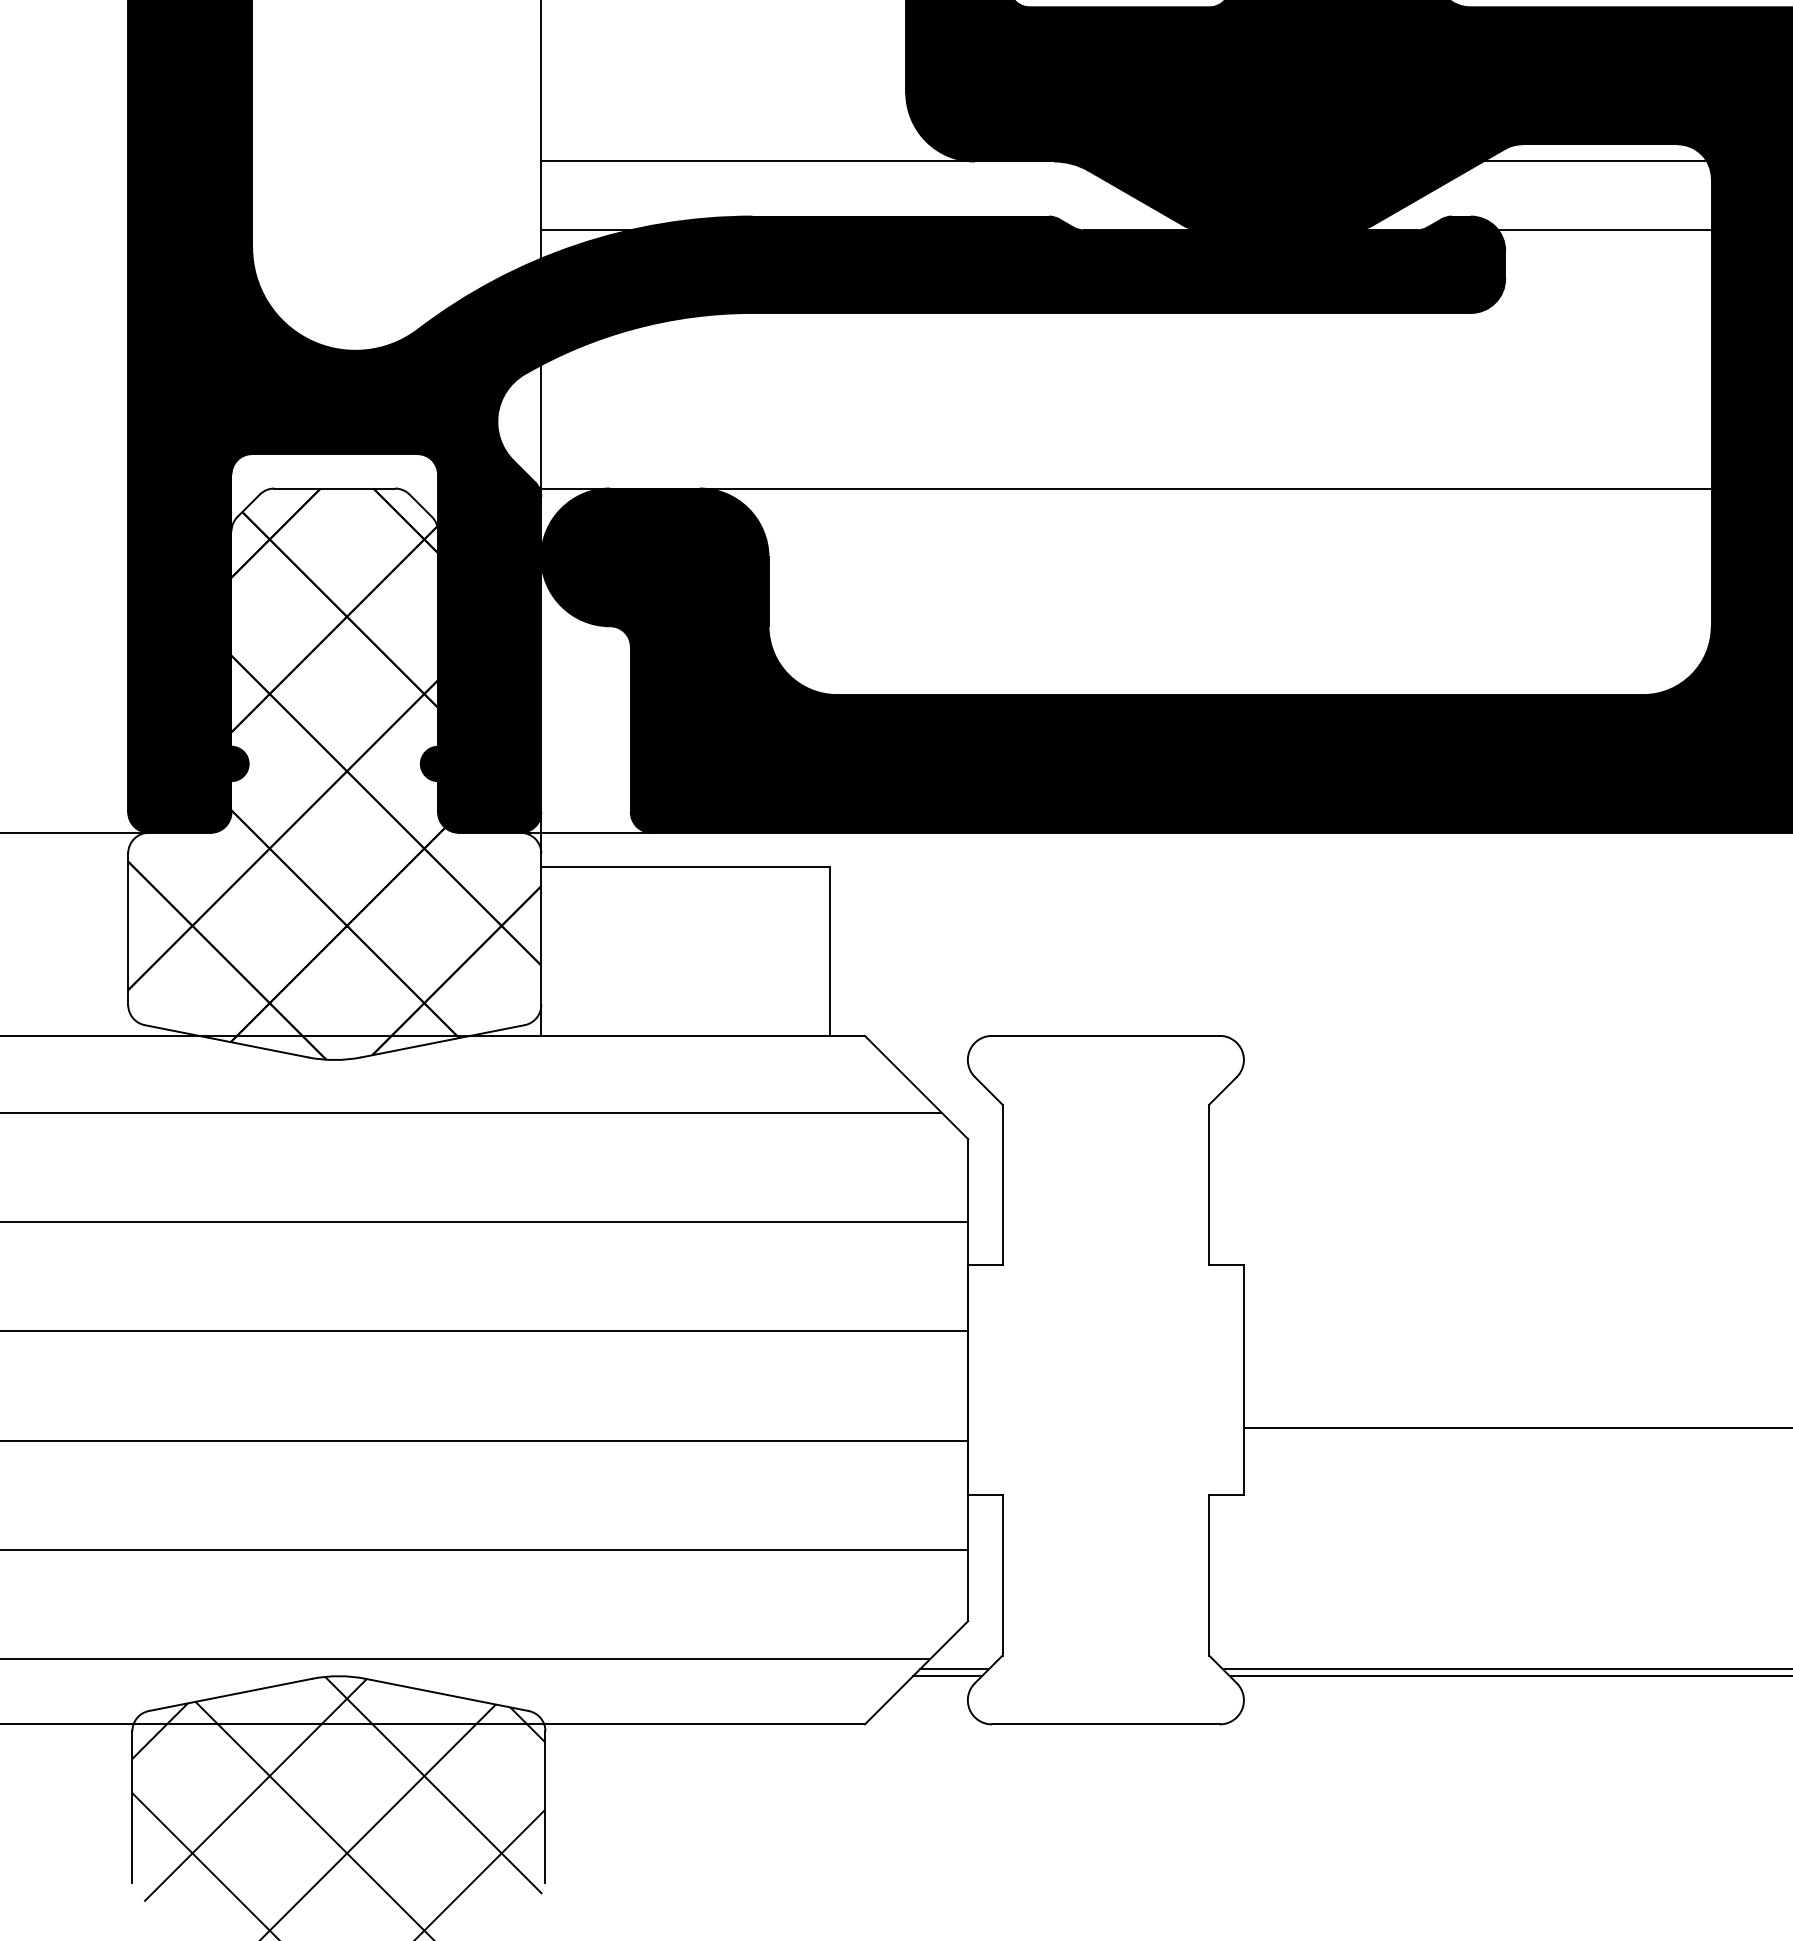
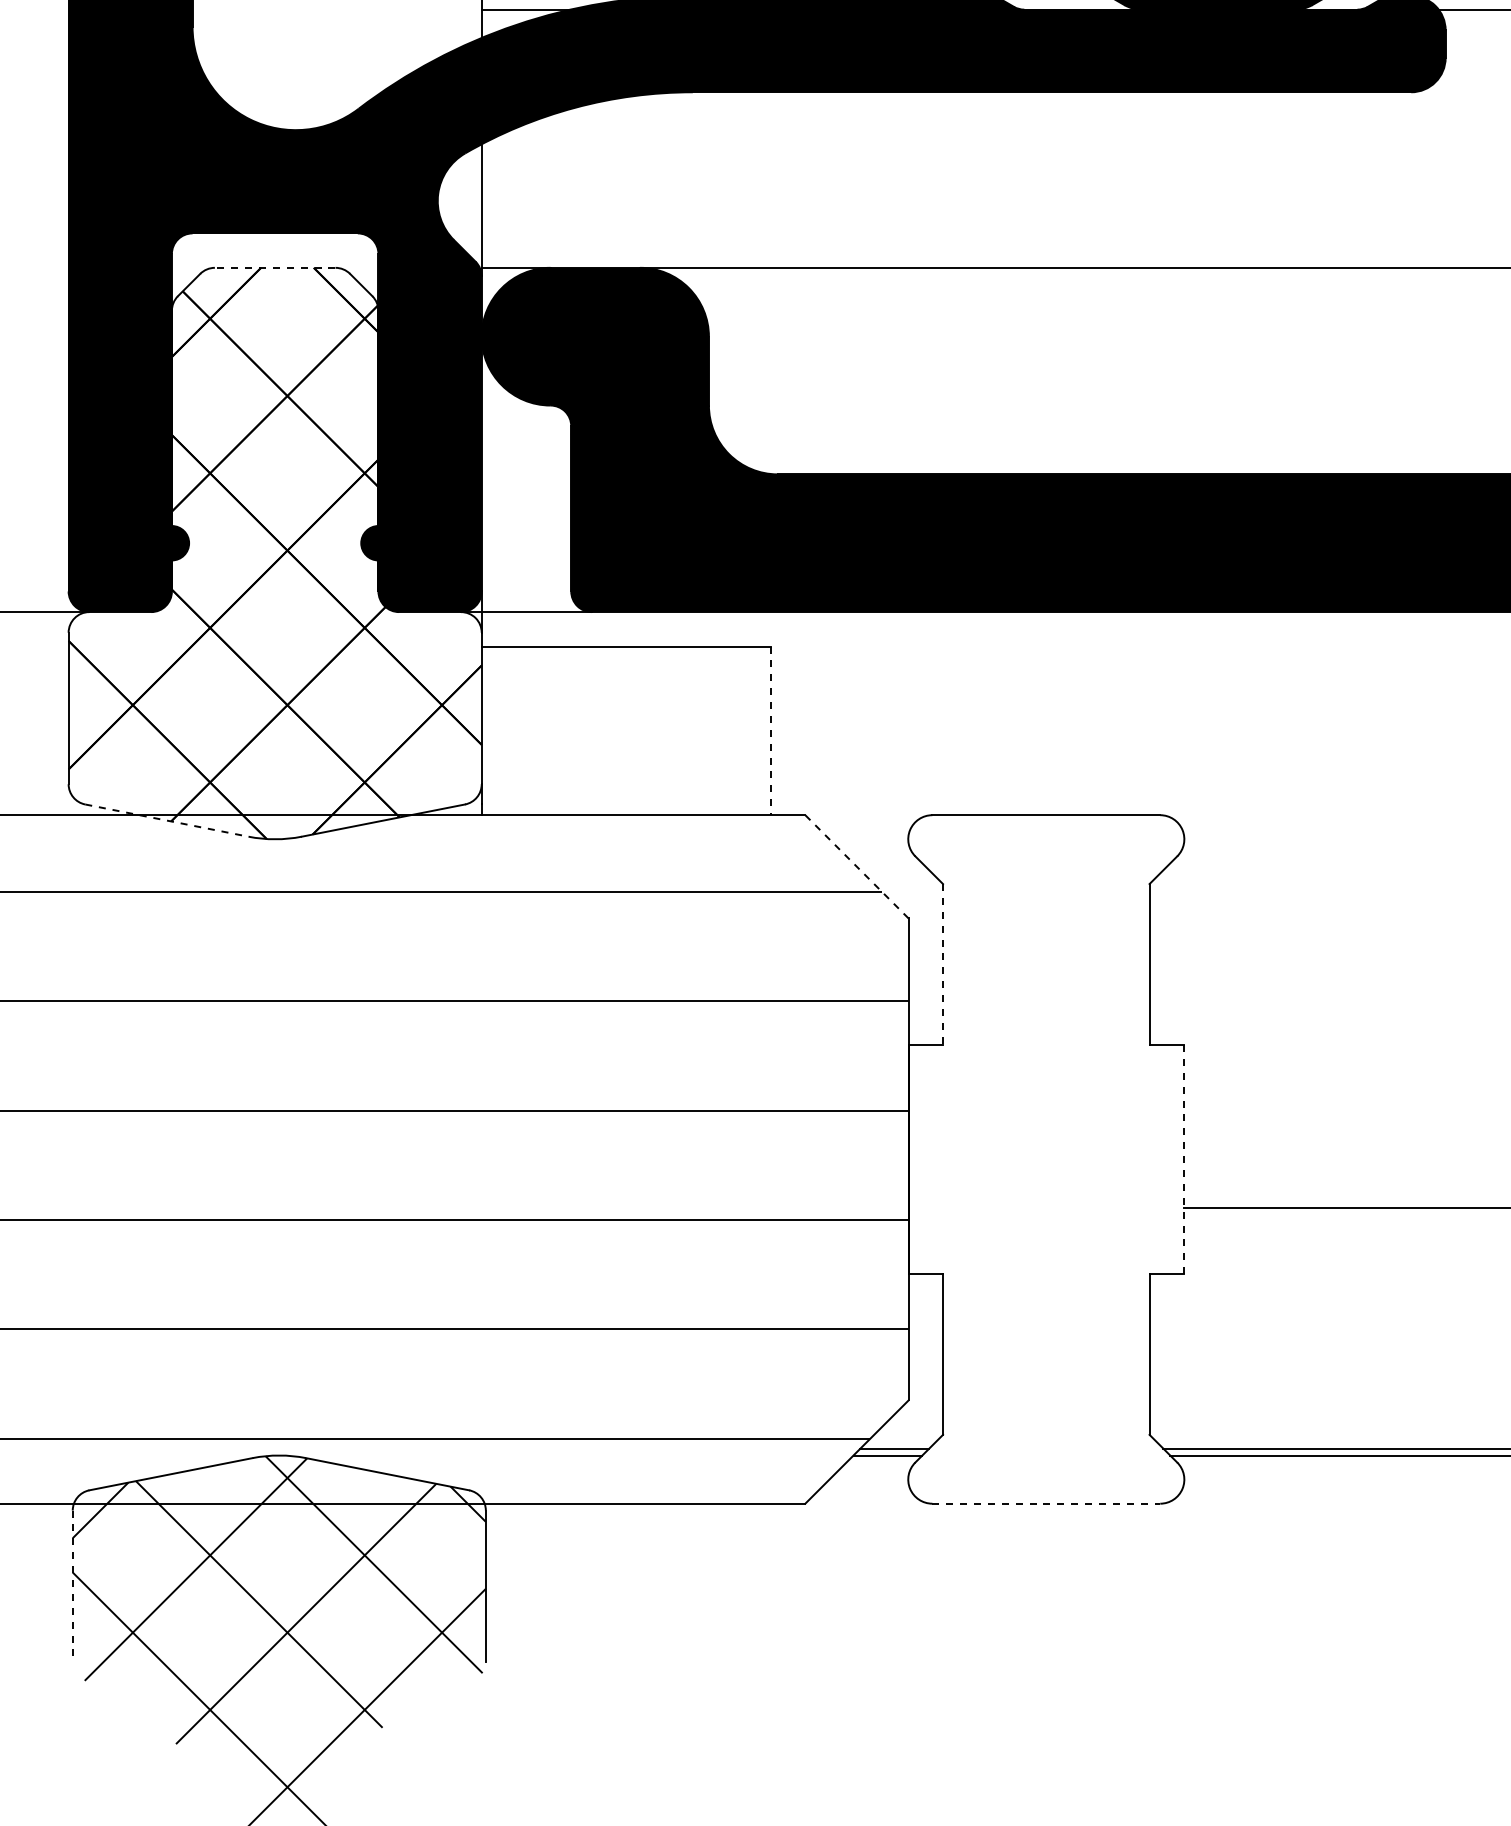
line: (334, 488) -> (274, 267), solid -> dashed
line: (830, 952) -> (770, 731), solid -> dashed
line: (226, 1041) -> (166, 820), solid -> dashed
line: (916, 1087) -> (856, 866), solid -> dashed
line: (1002, 1185) -> (942, 964), solid -> dashed
line: (1243, 1380) -> (1183, 1159), solid -> dashed
line: (1105, 1724) -> (1045, 1503), solid -> dashed
line: (132, 1807) -> (72, 1586), solid -> dashed

